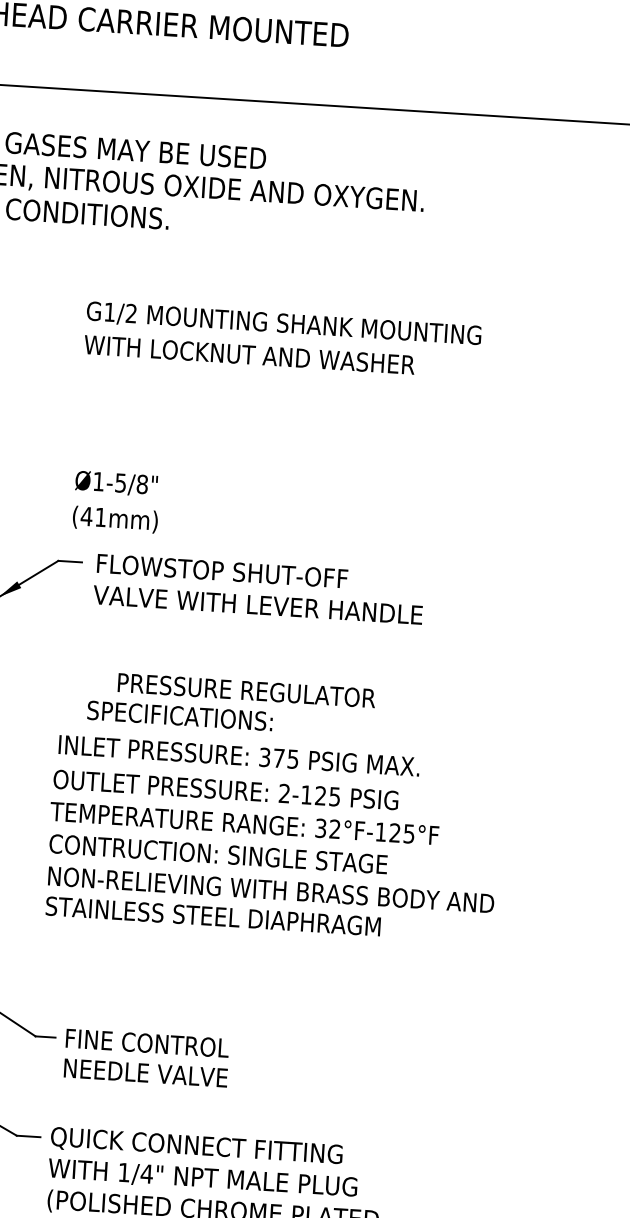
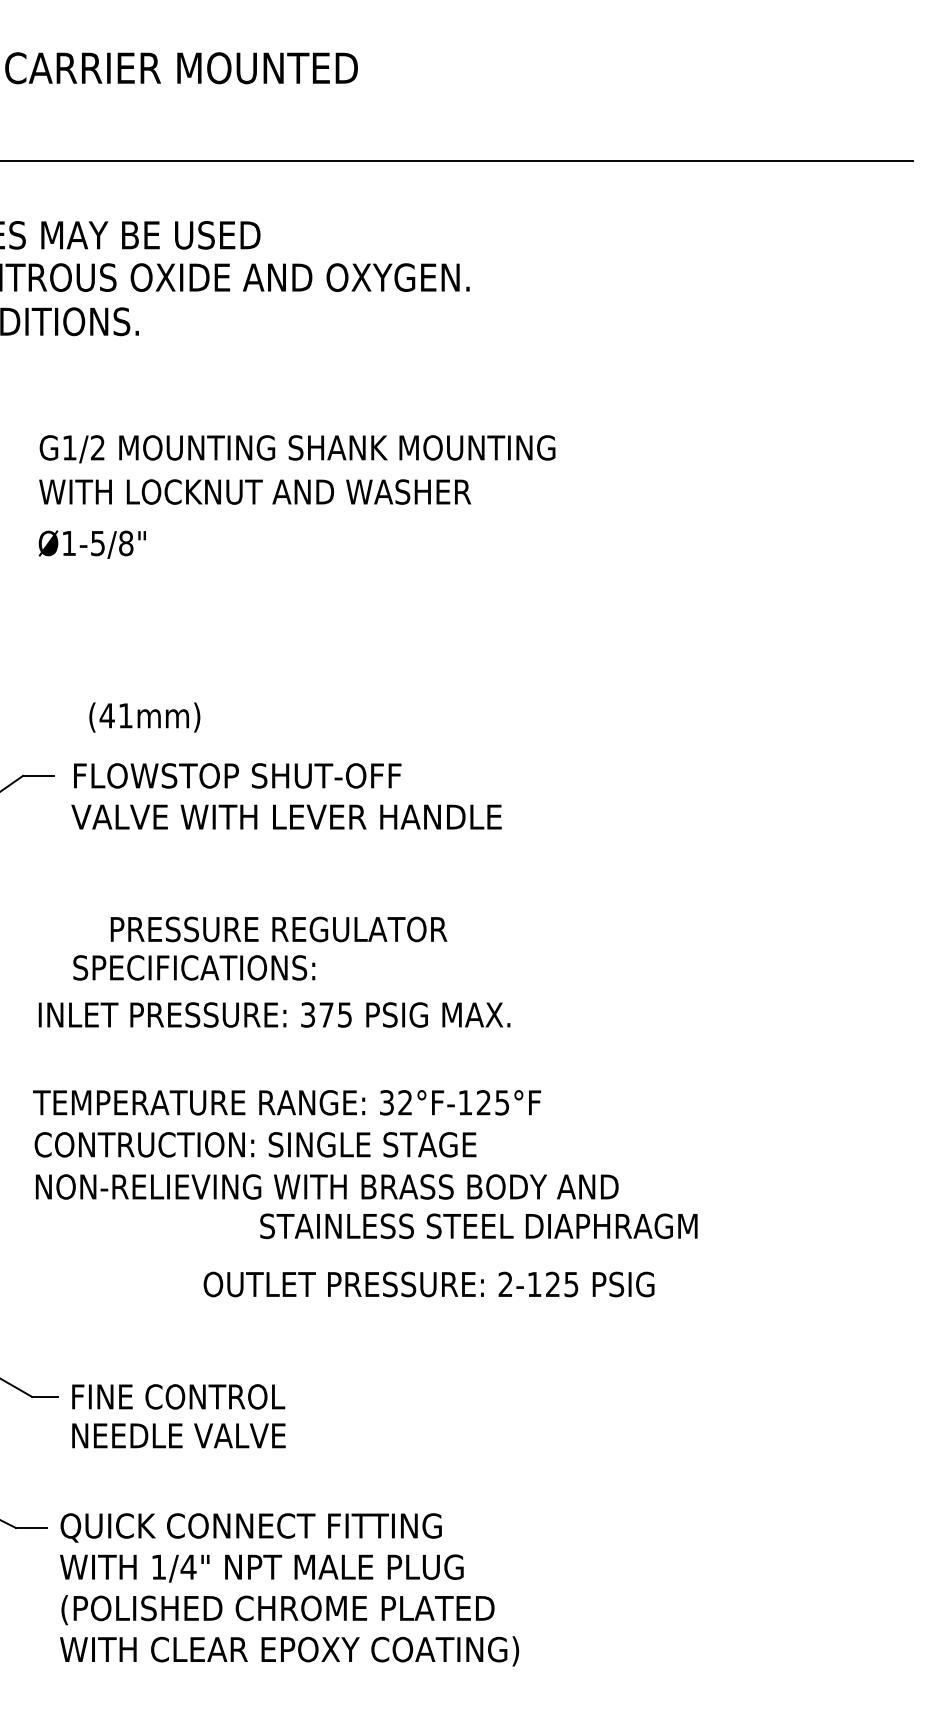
text: (115, 483) -> (91, 544), moved
text: (115, 519) -> (144, 717), moved
text: (225, 789) -> (428, 1284), moved
text: (212, 916) -> (478, 1226), moved

